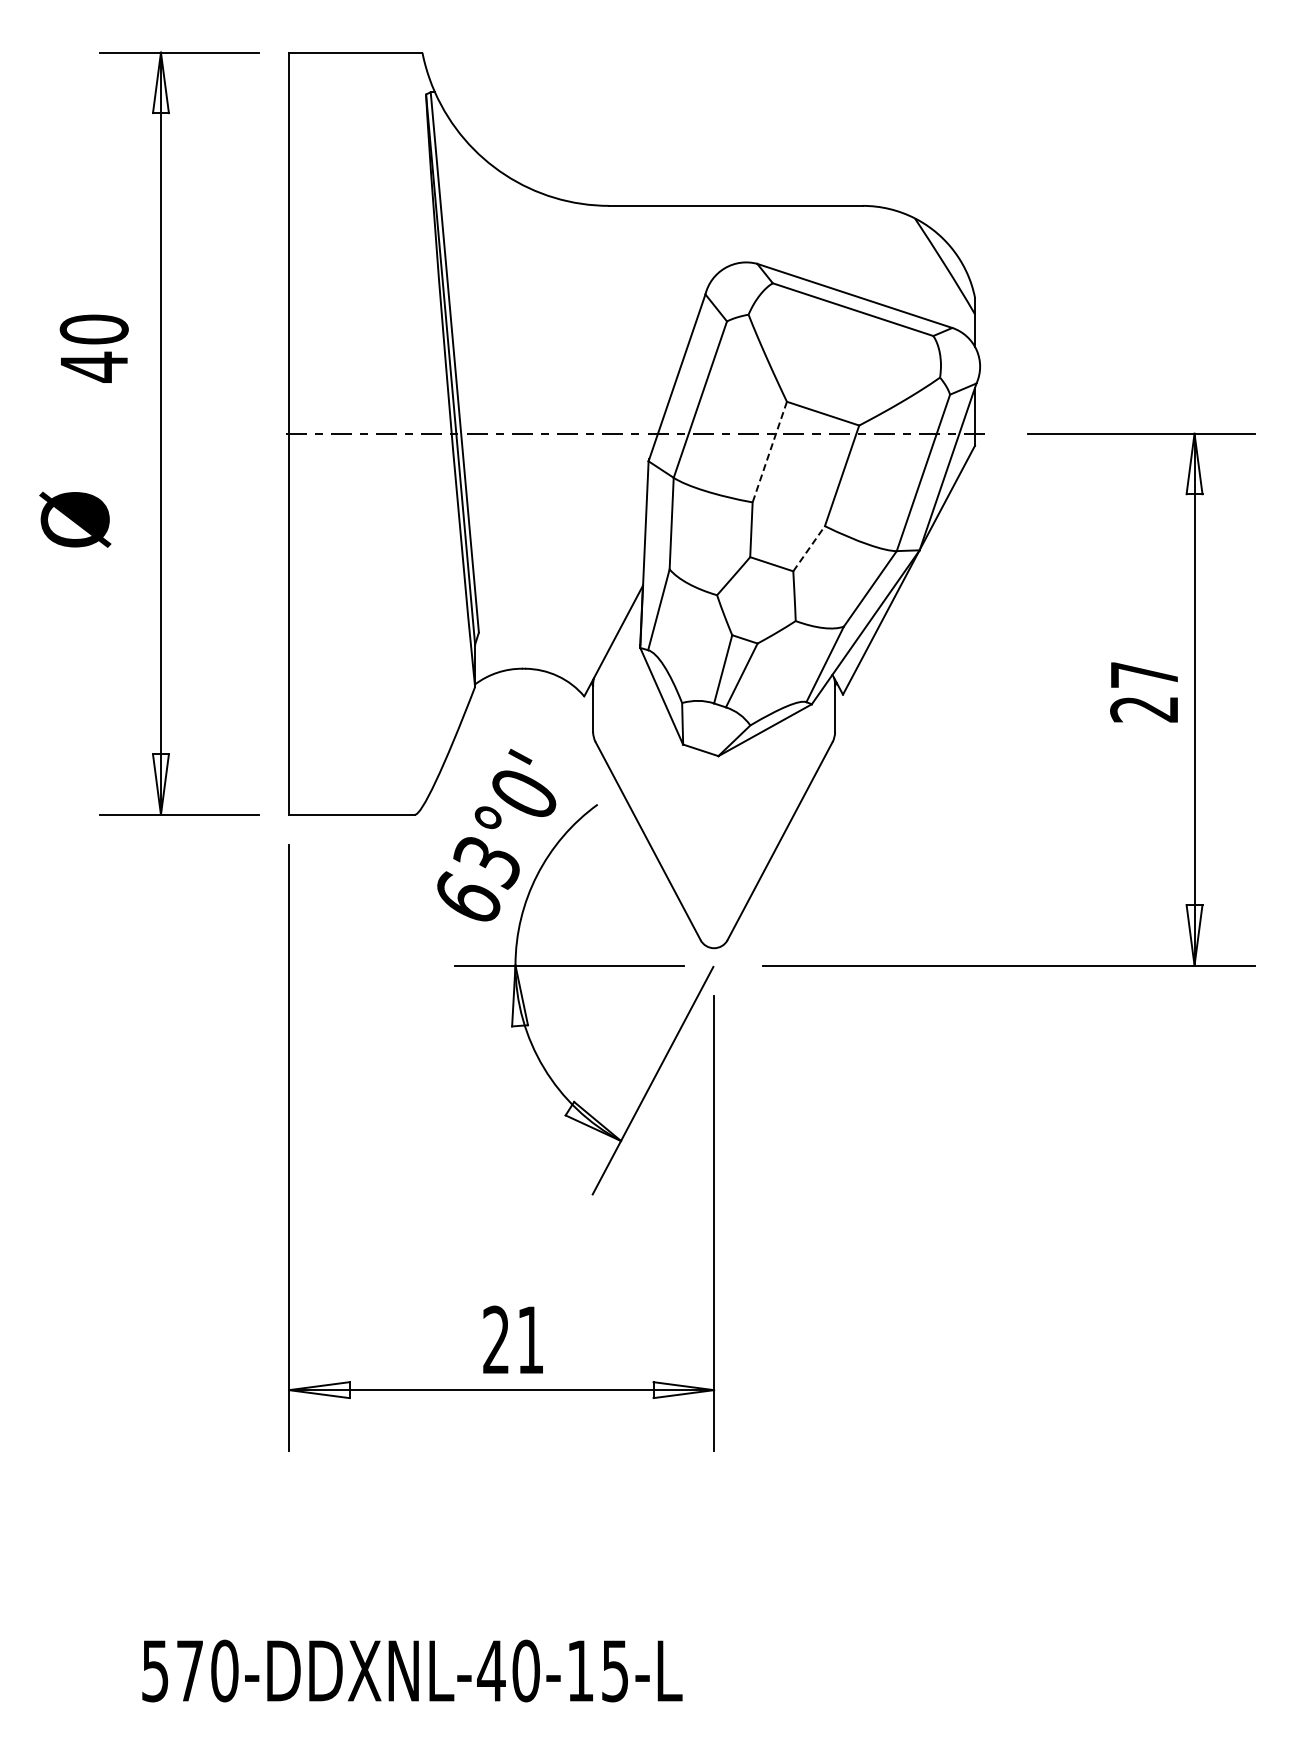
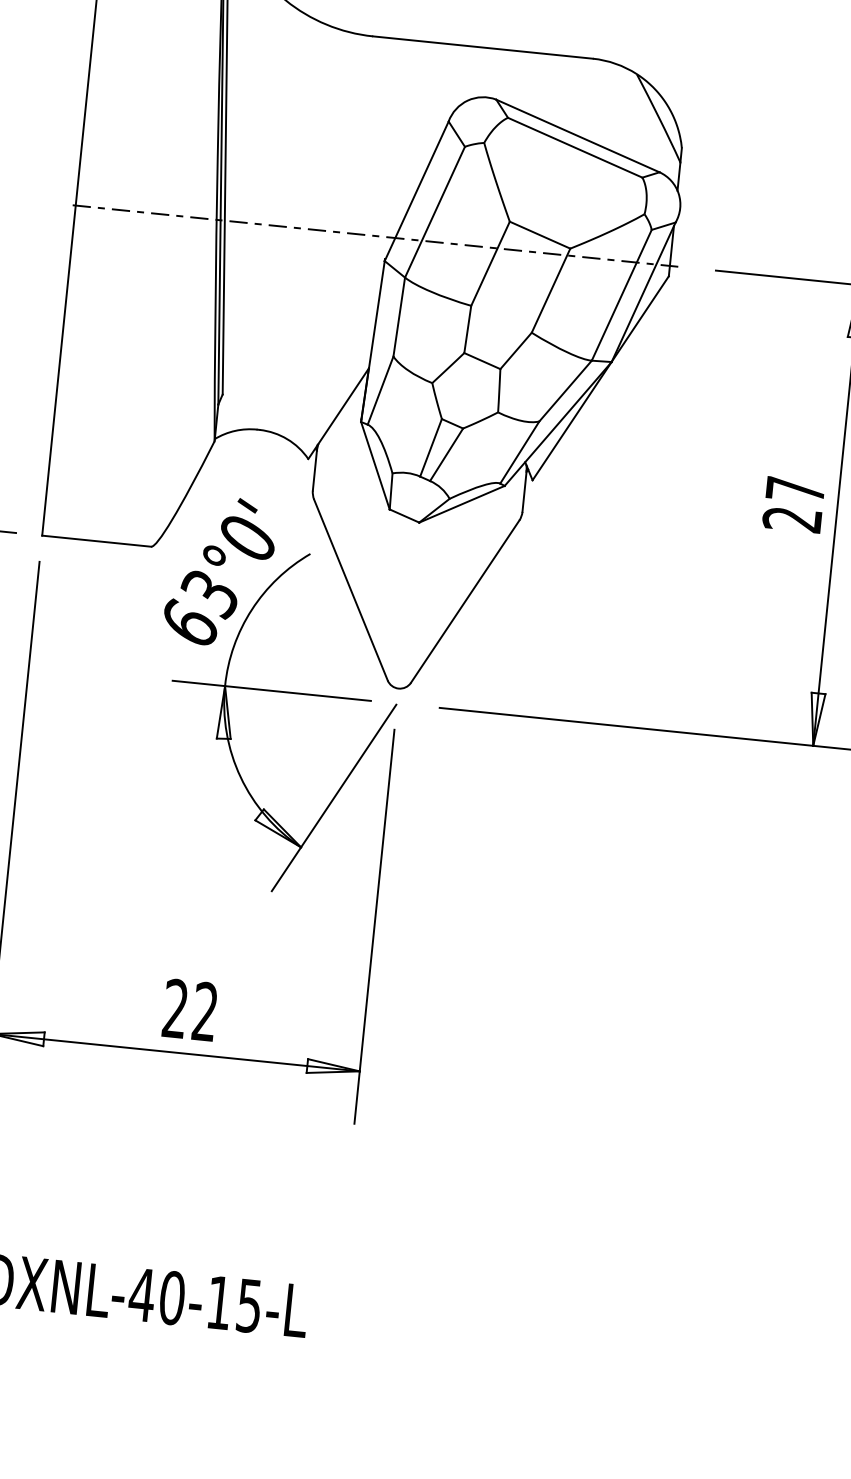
line: (769, 452) -> (490, 264), dashed -> solid
line: (809, 548) -> (516, 350), dashed -> solid
text: (529, 1339) -> (204, 1011), 21 -> 22

